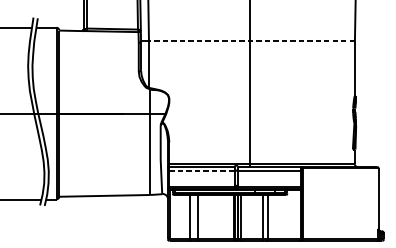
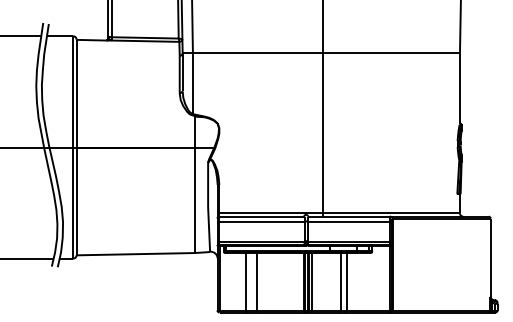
line: (251, 41) -> (326, 53), dashed -> solid
line: (201, 171) -> (261, 222), dashed -> solid

